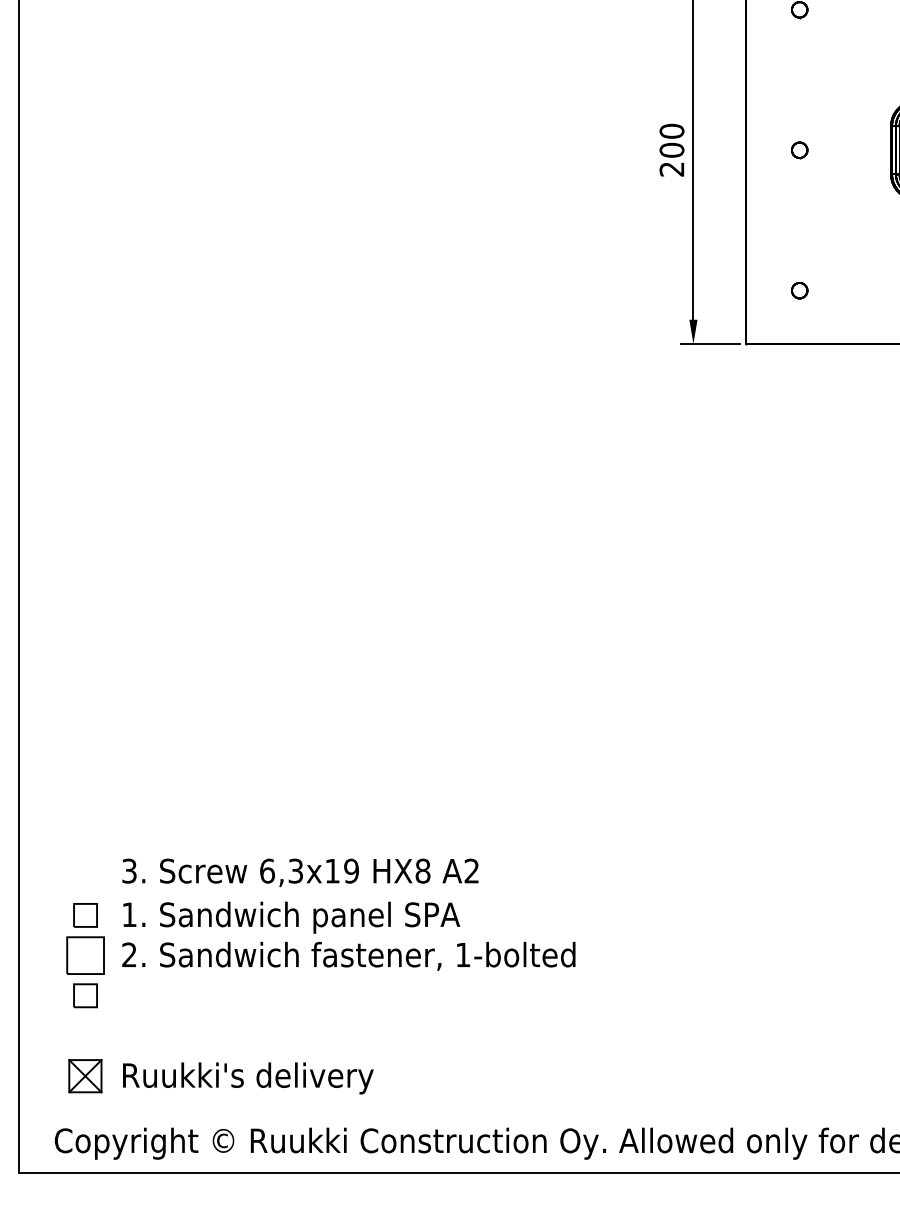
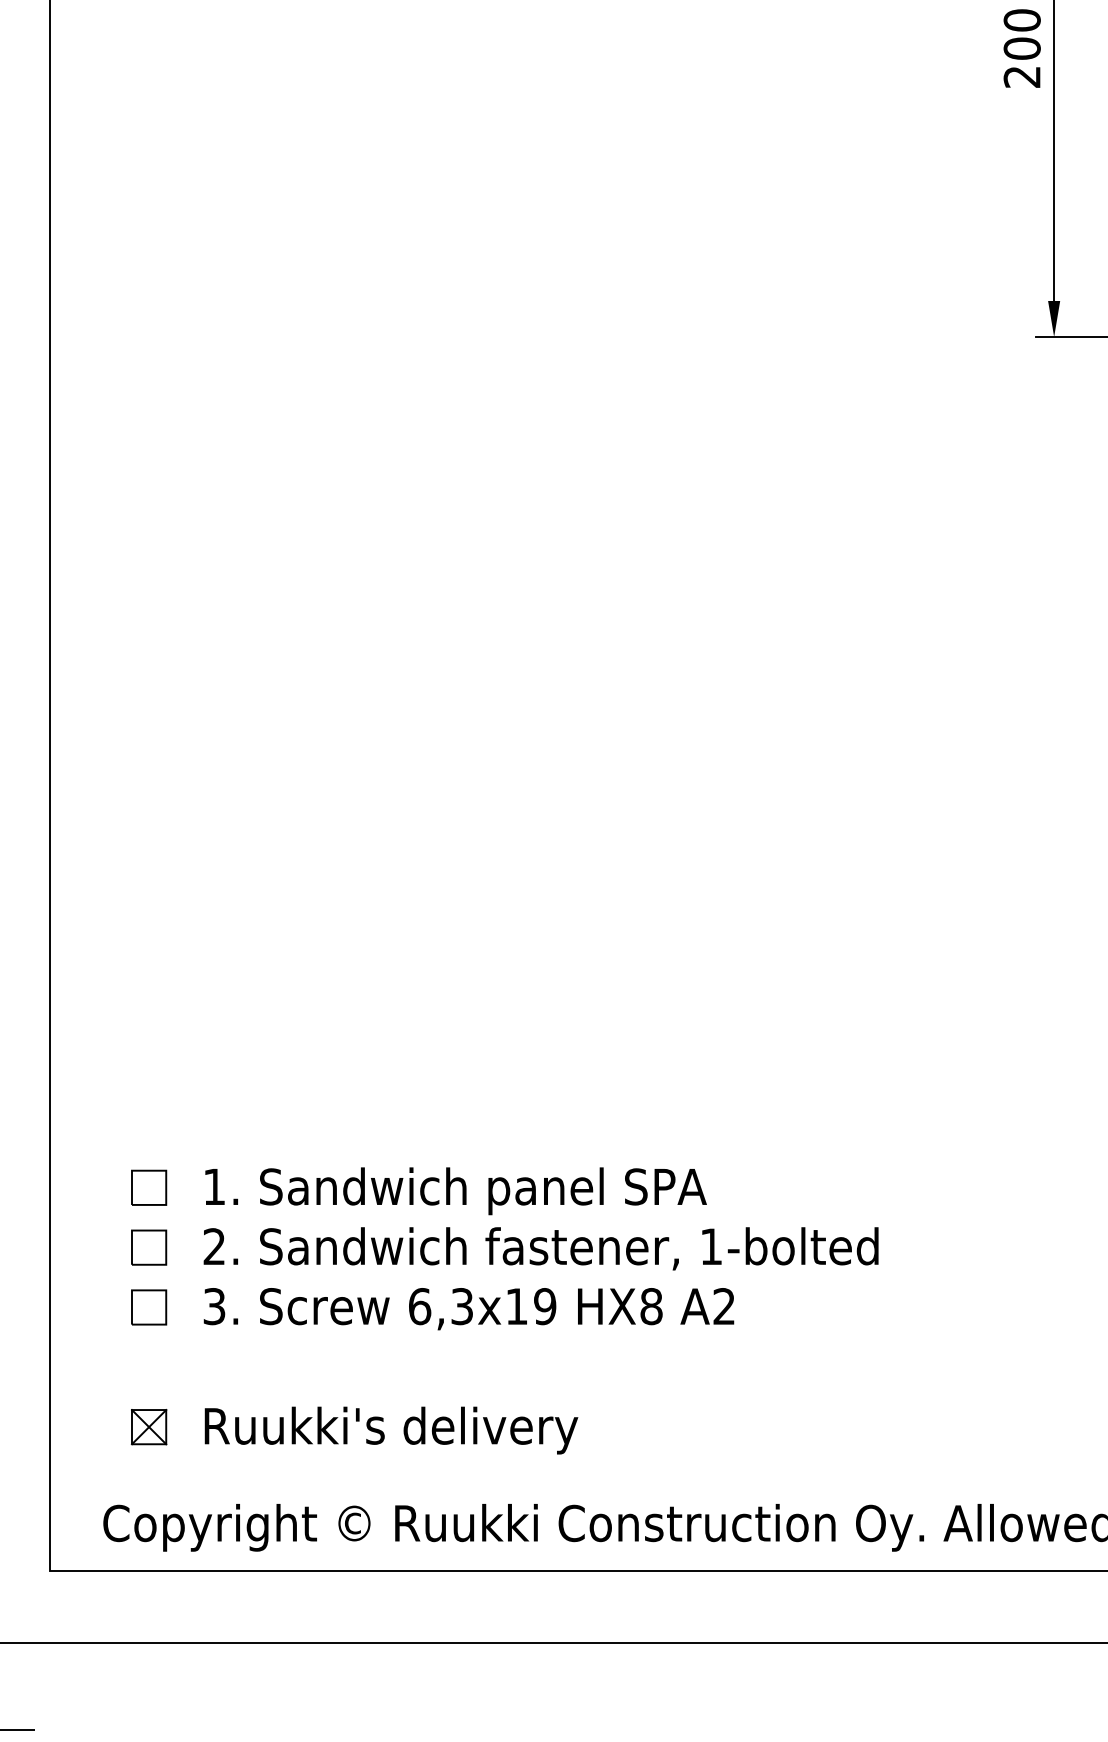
text: (300, 872) -> (469, 1308), moved
part: (85, 955) -> (149, 1247), size x0.62
part: (85, 1075) -> (149, 1426), size x0.71

